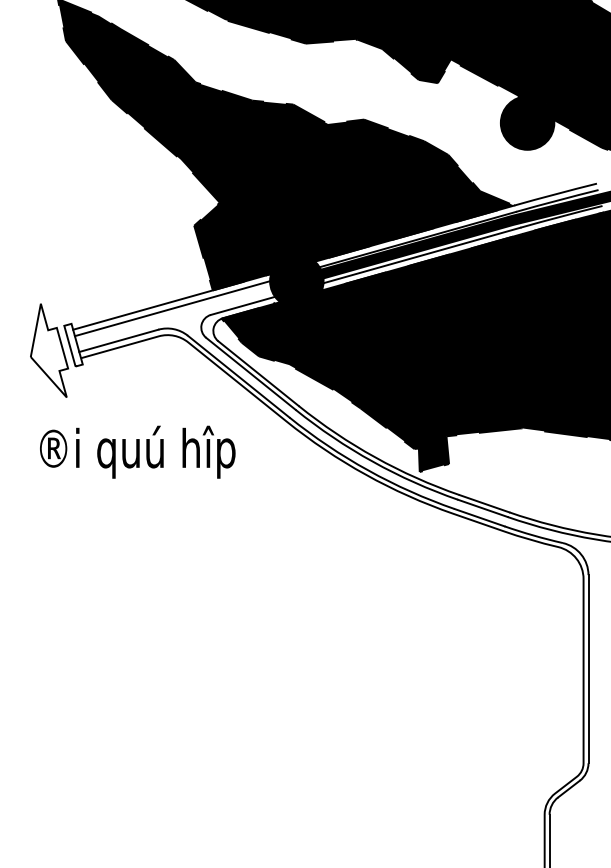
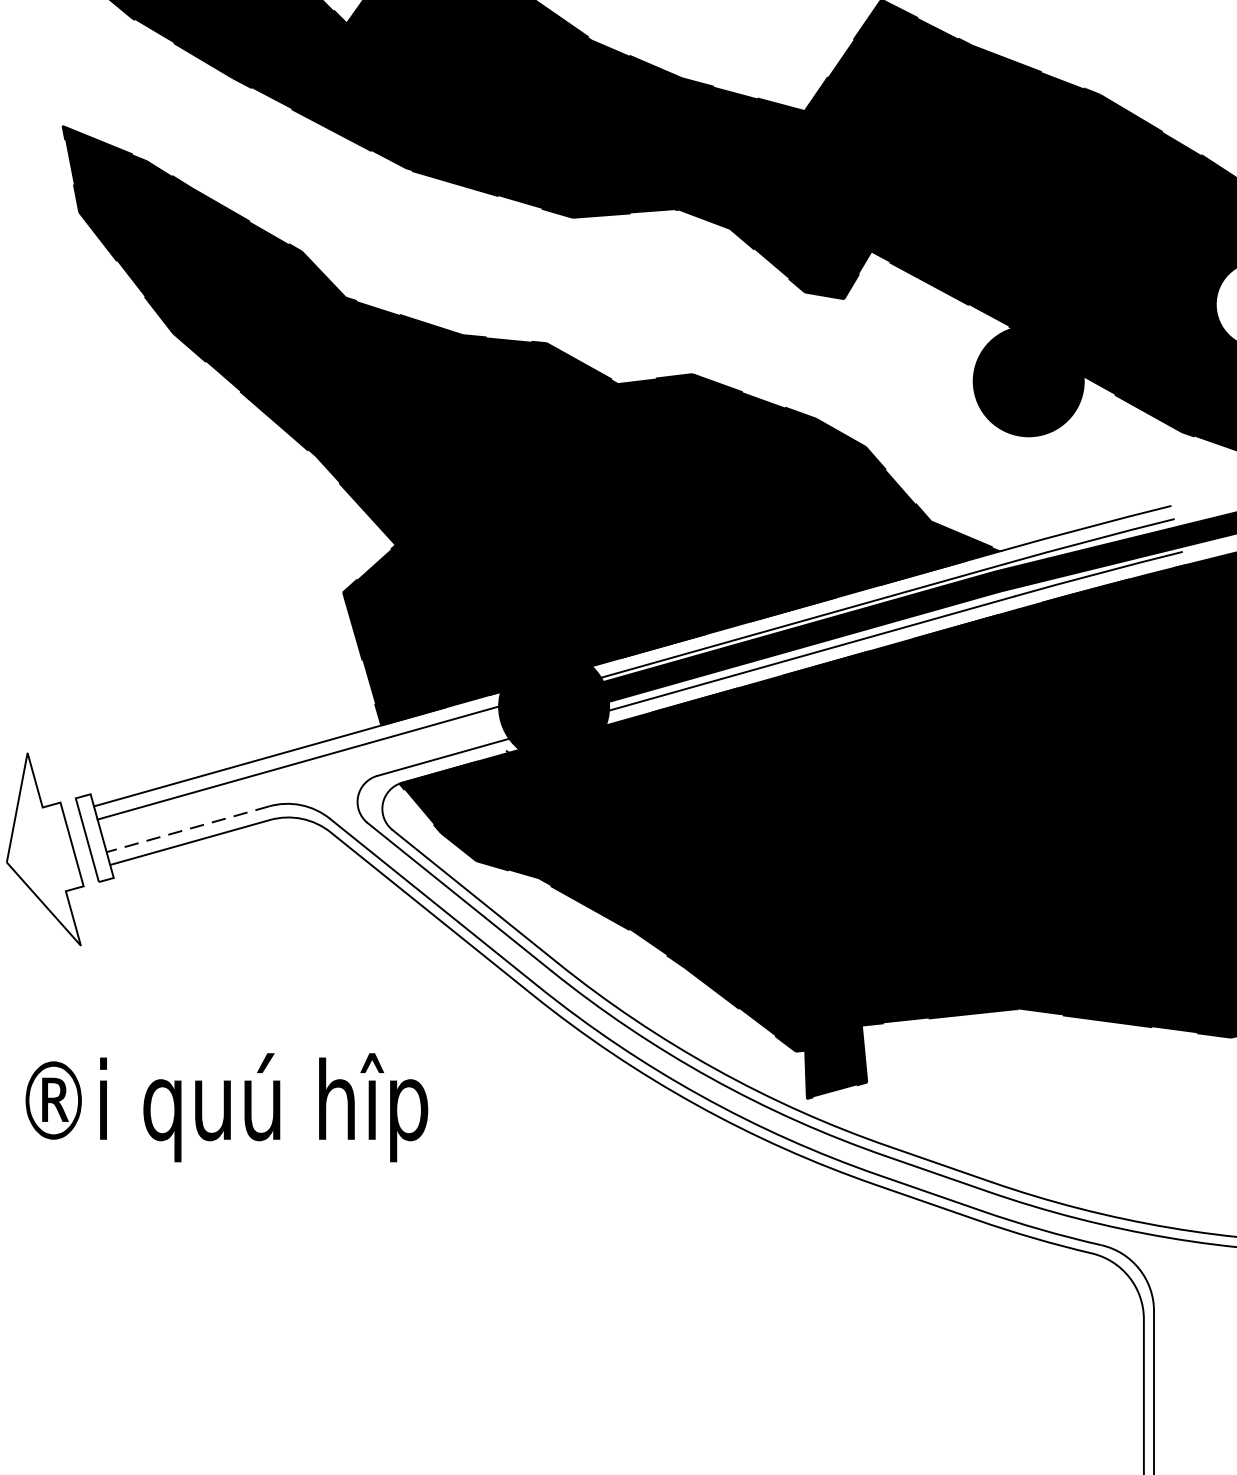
line: (118, 341) -> (187, 830), solid -> dashed
text: (137, 451) -> (226, 1106), moved

